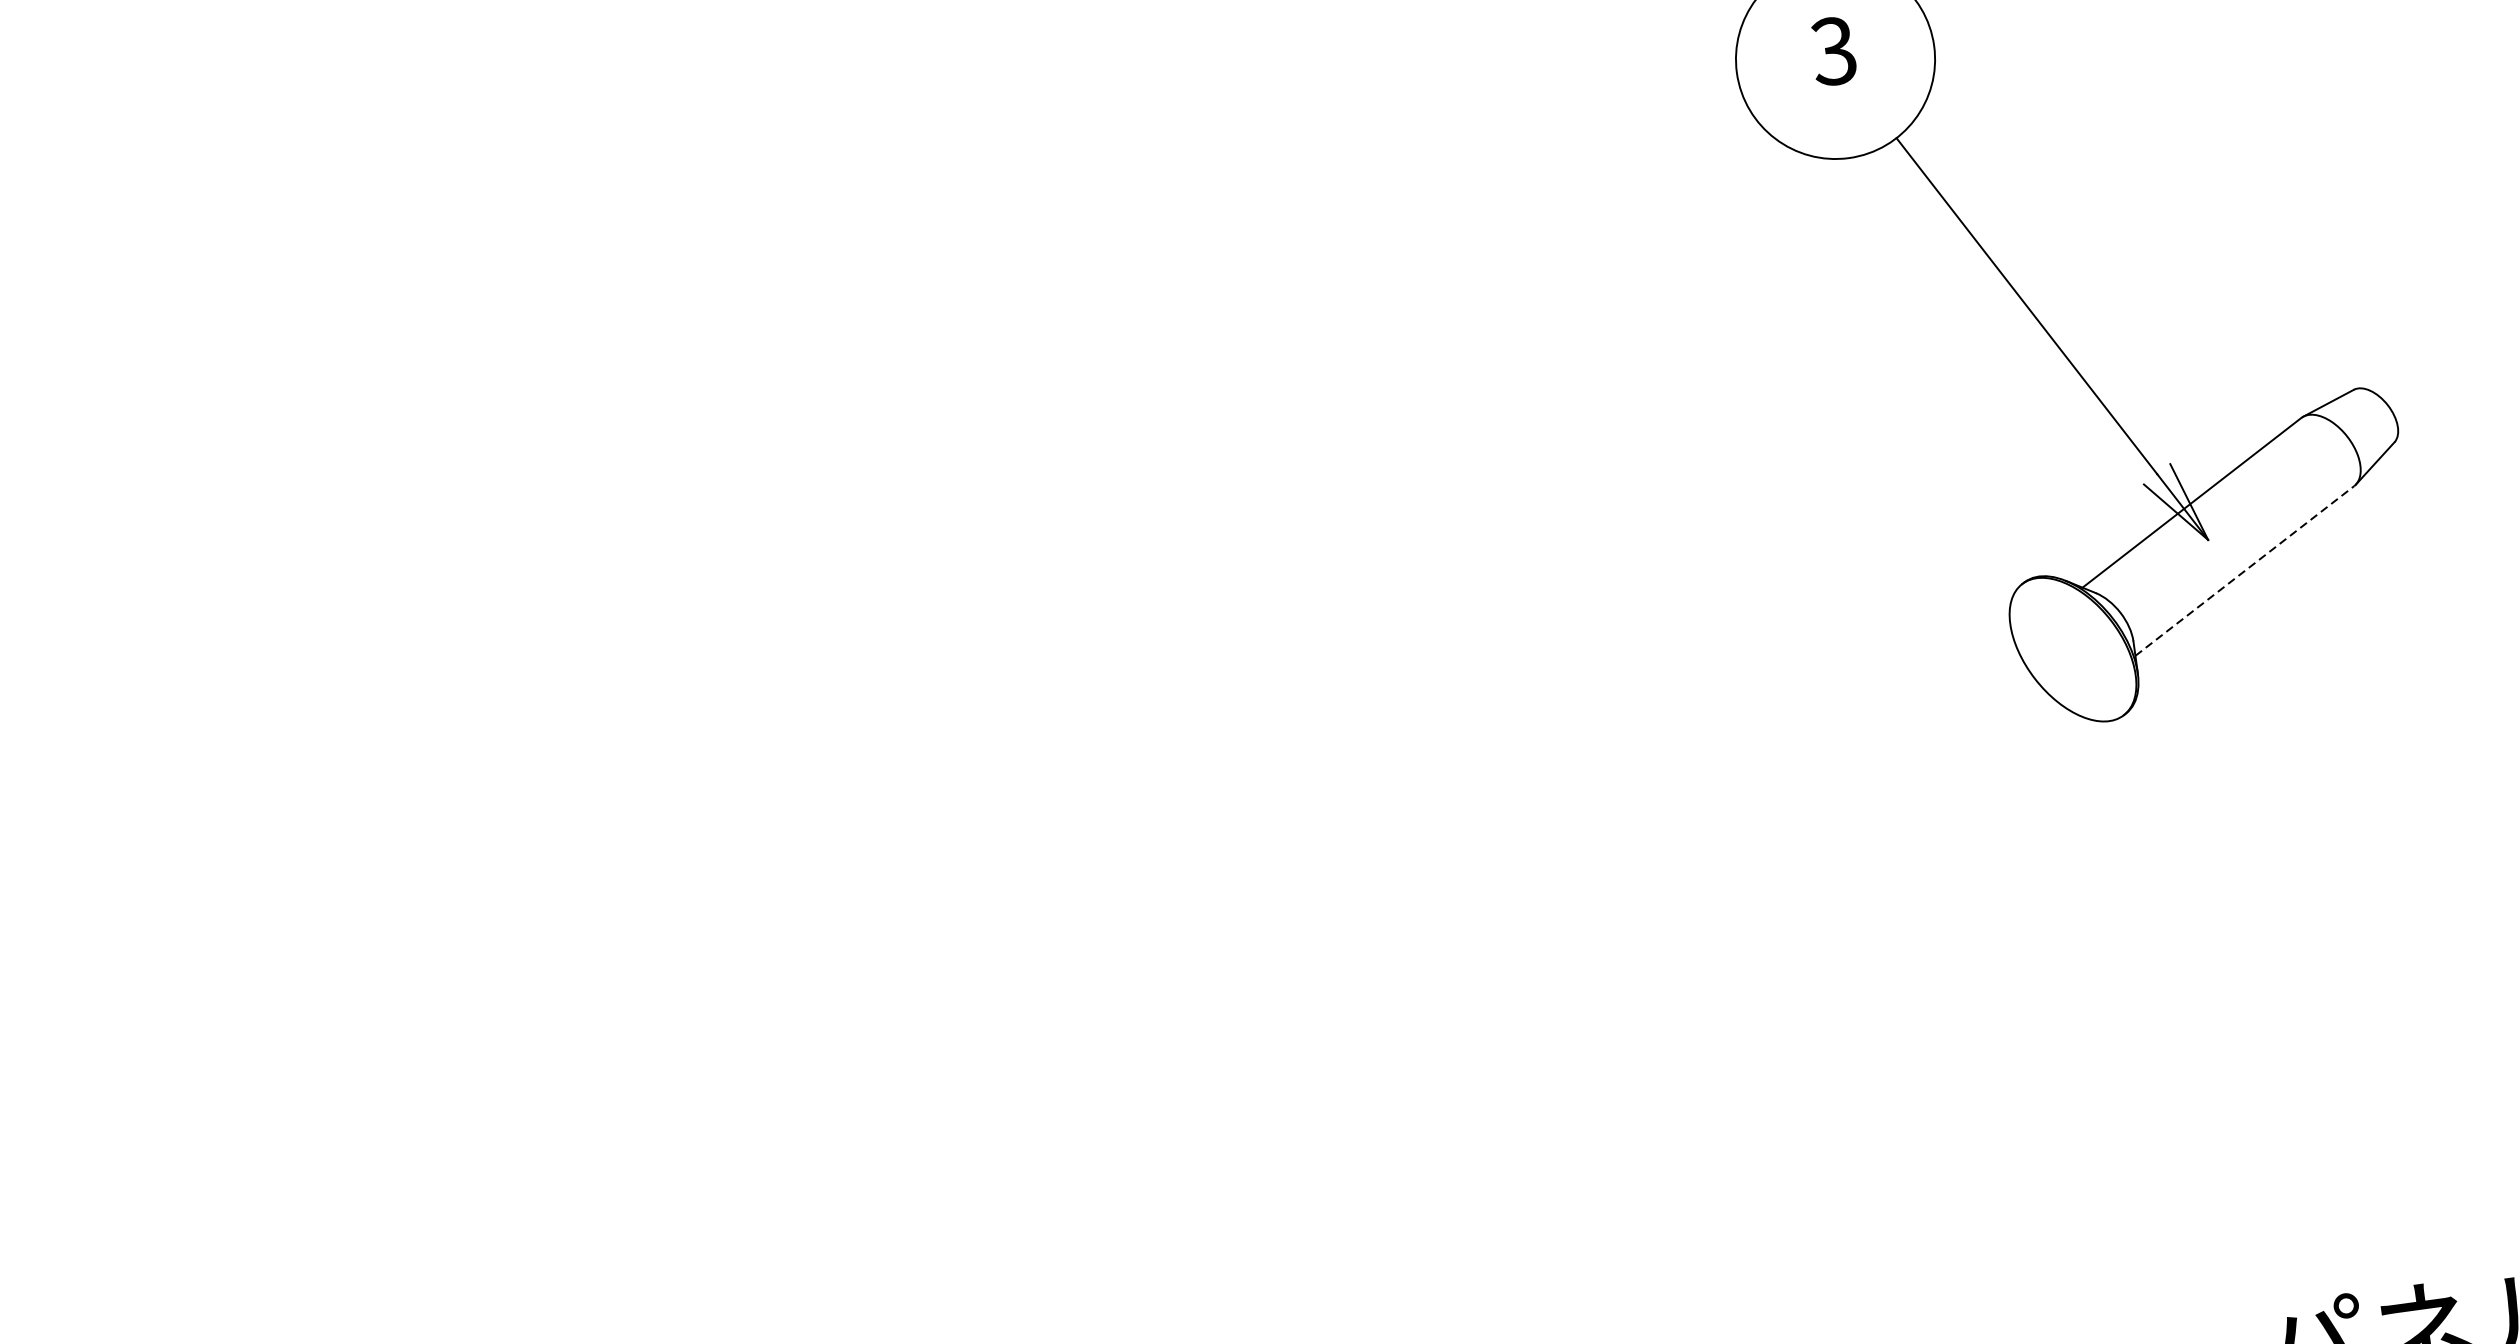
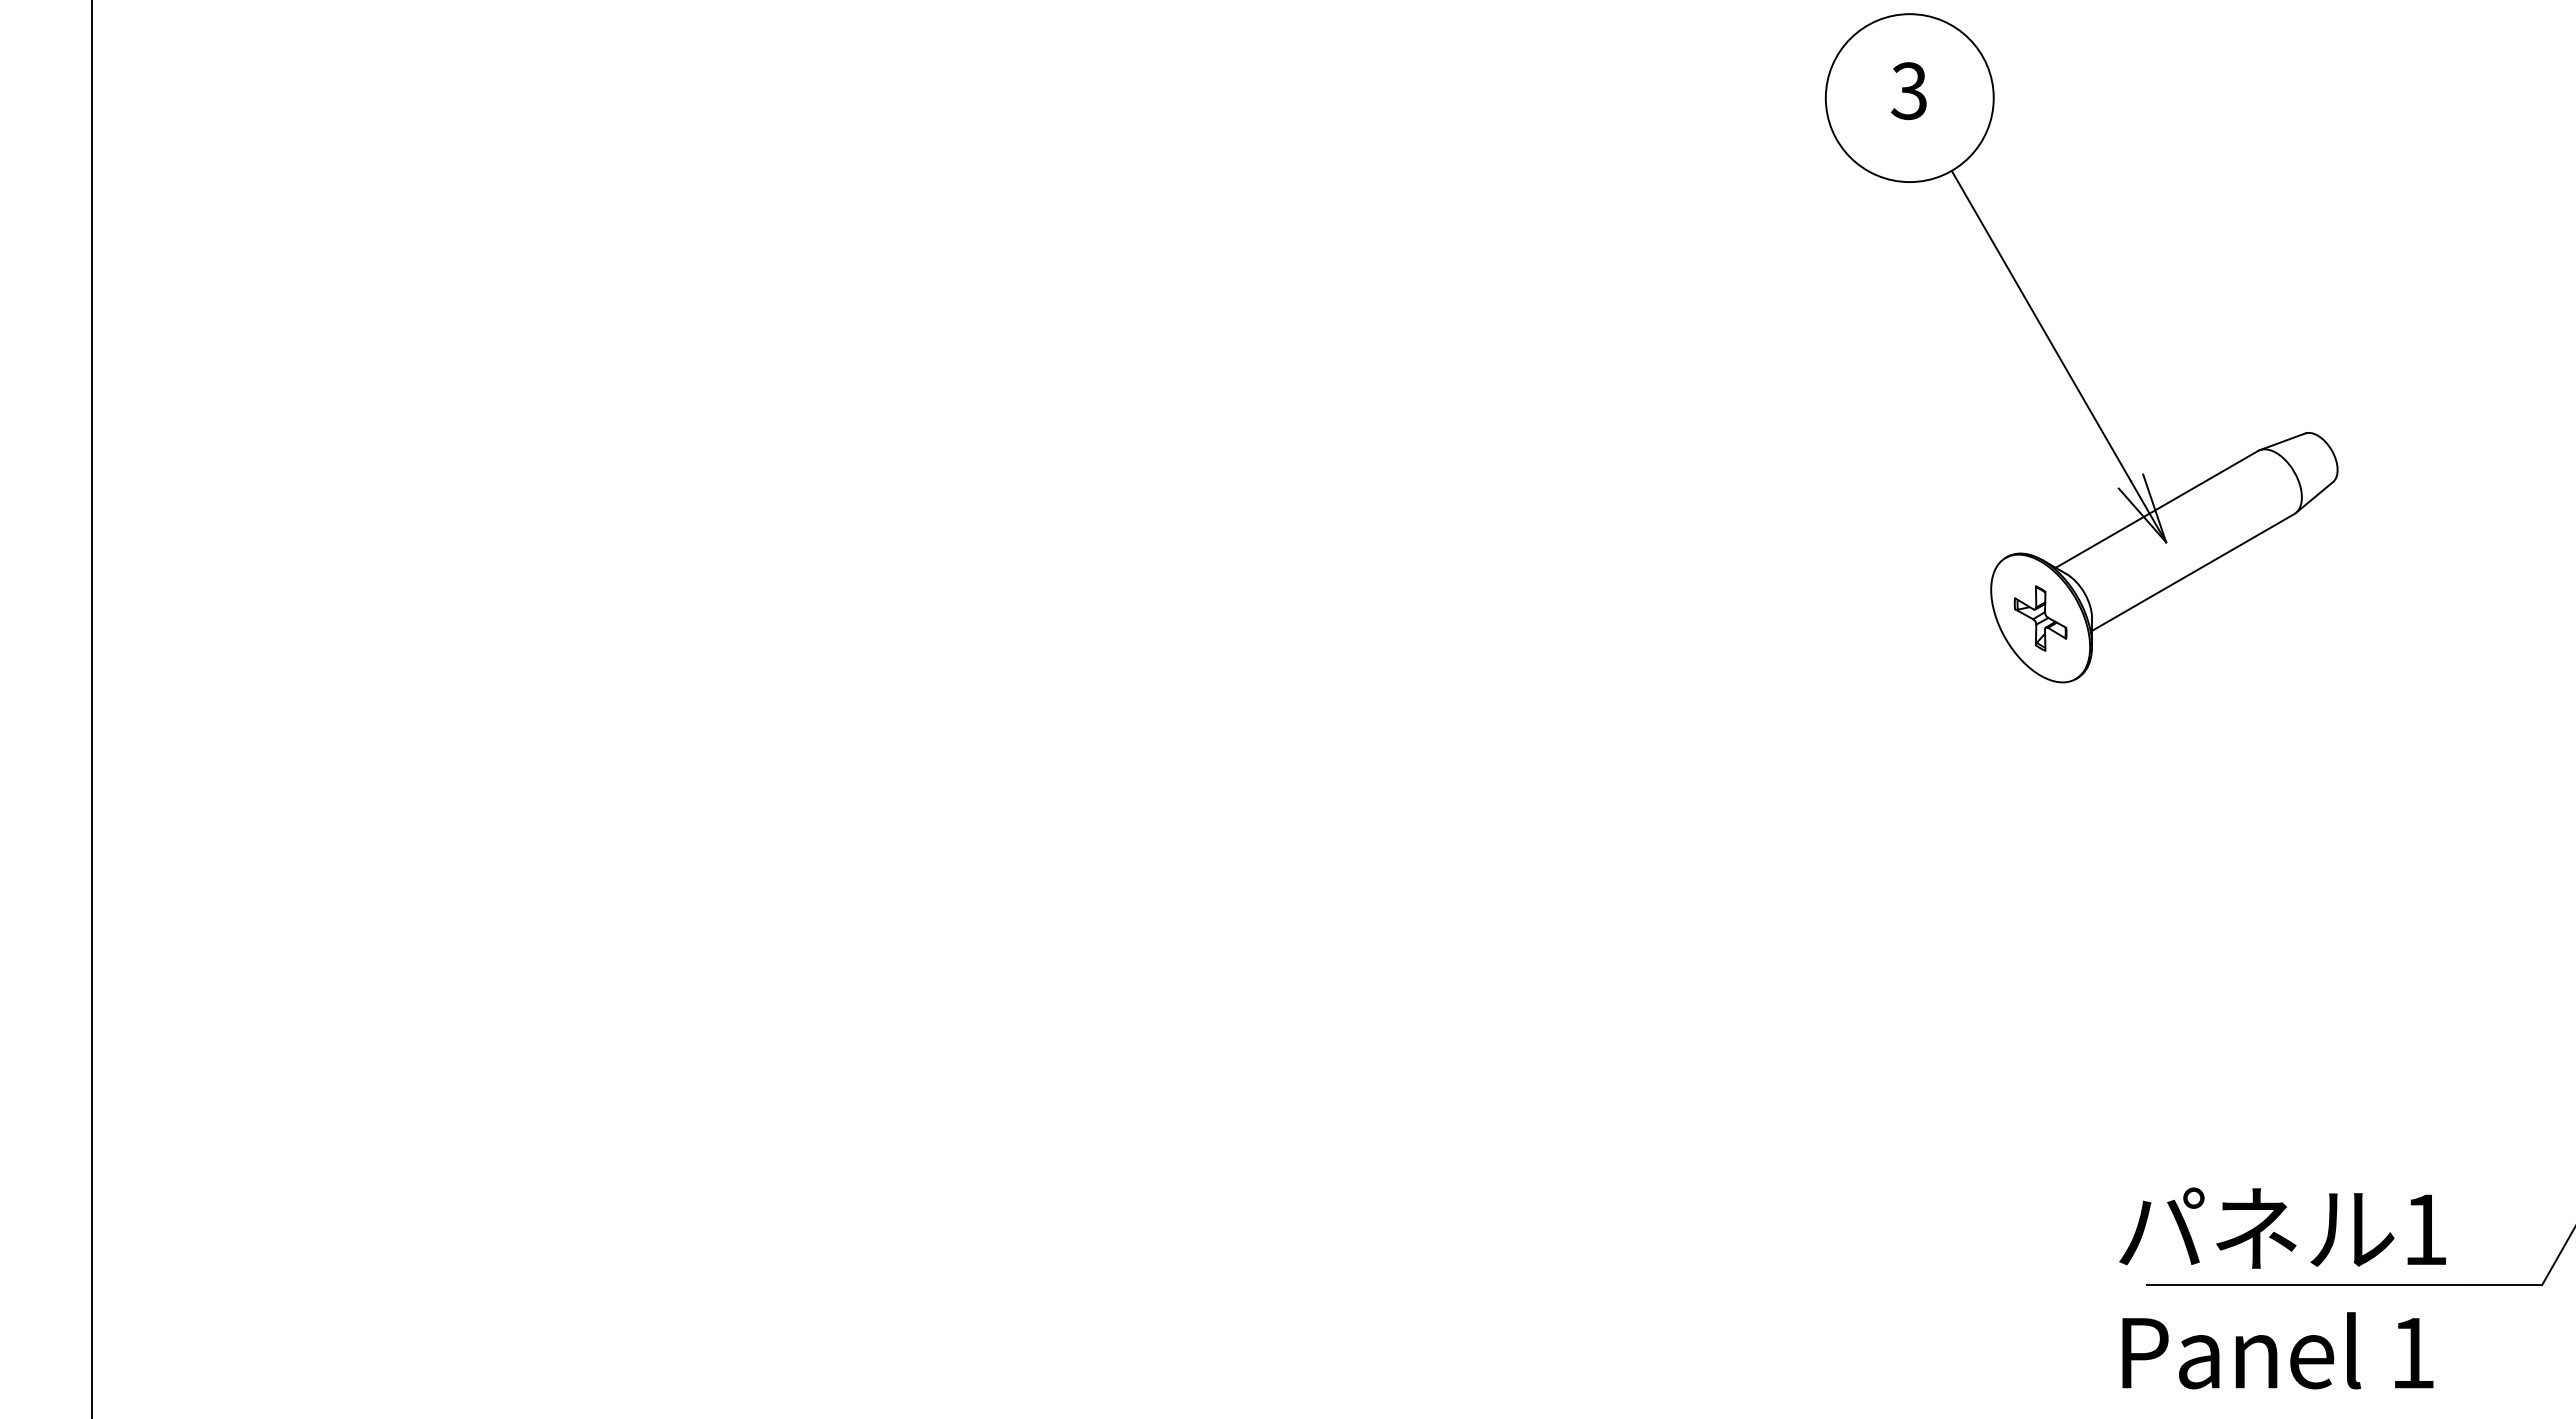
line: (2245, 571) -> (2193, 572), dashed -> solid
part: (2072, 649) -> (2040, 618), added

